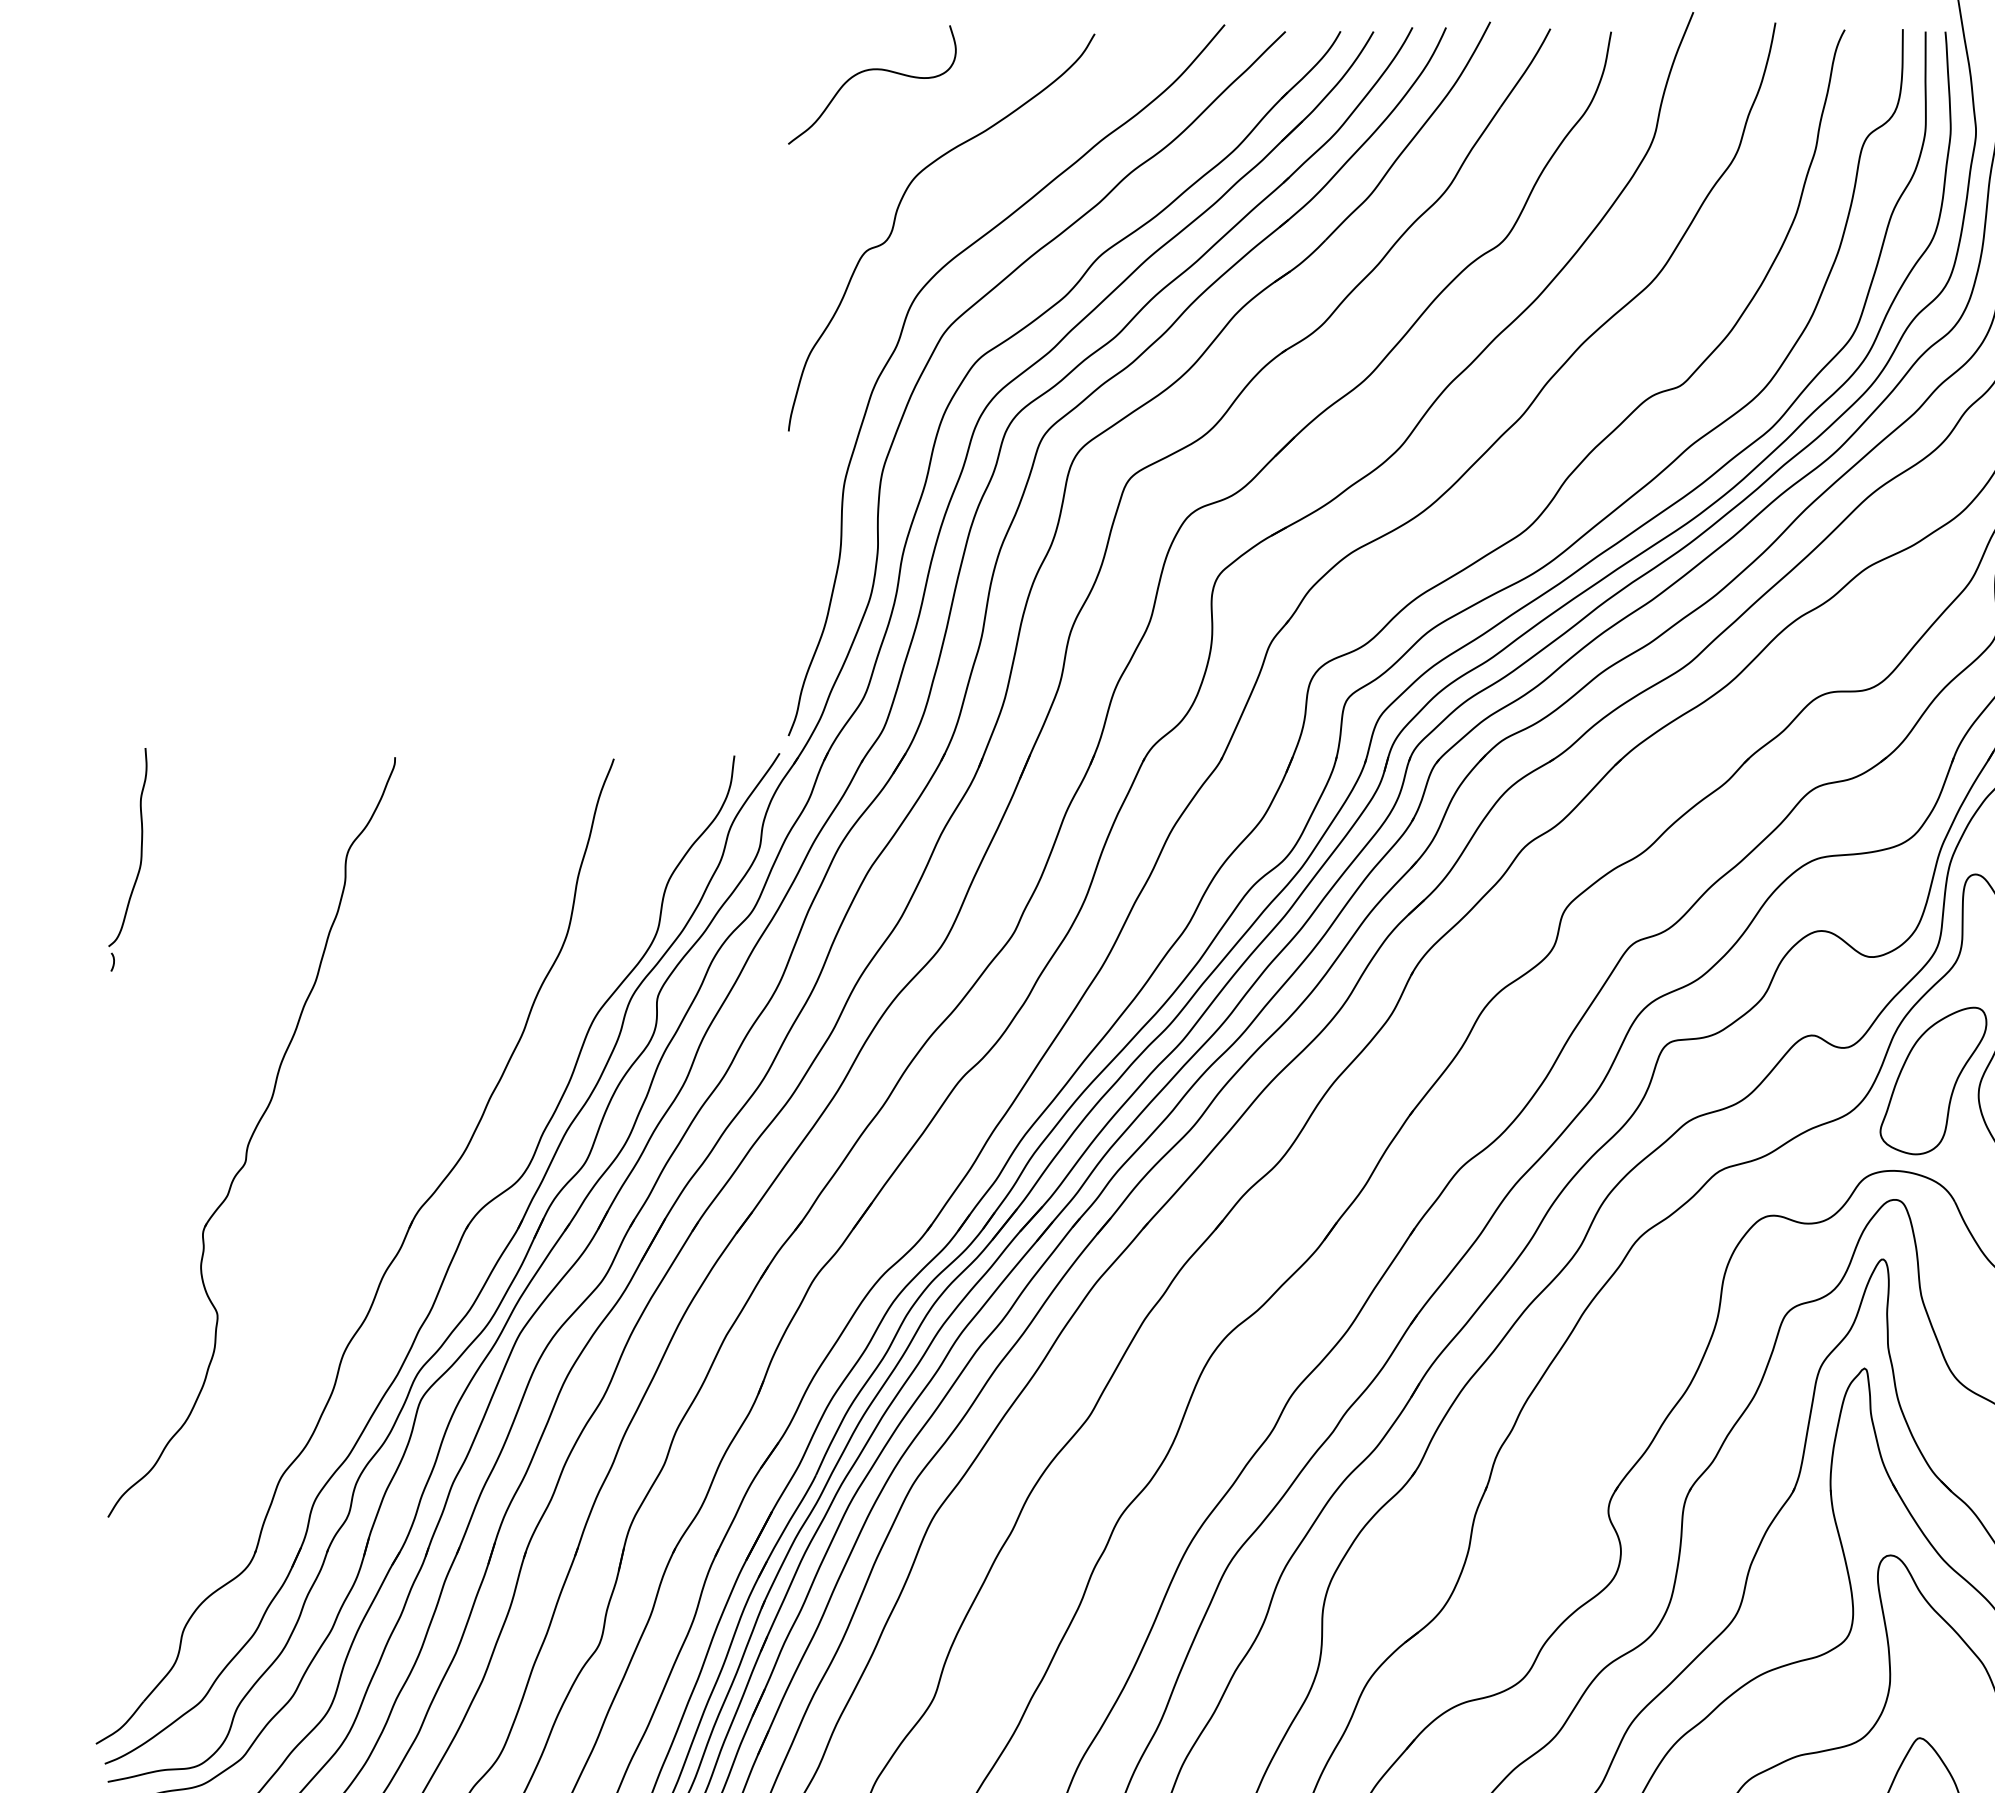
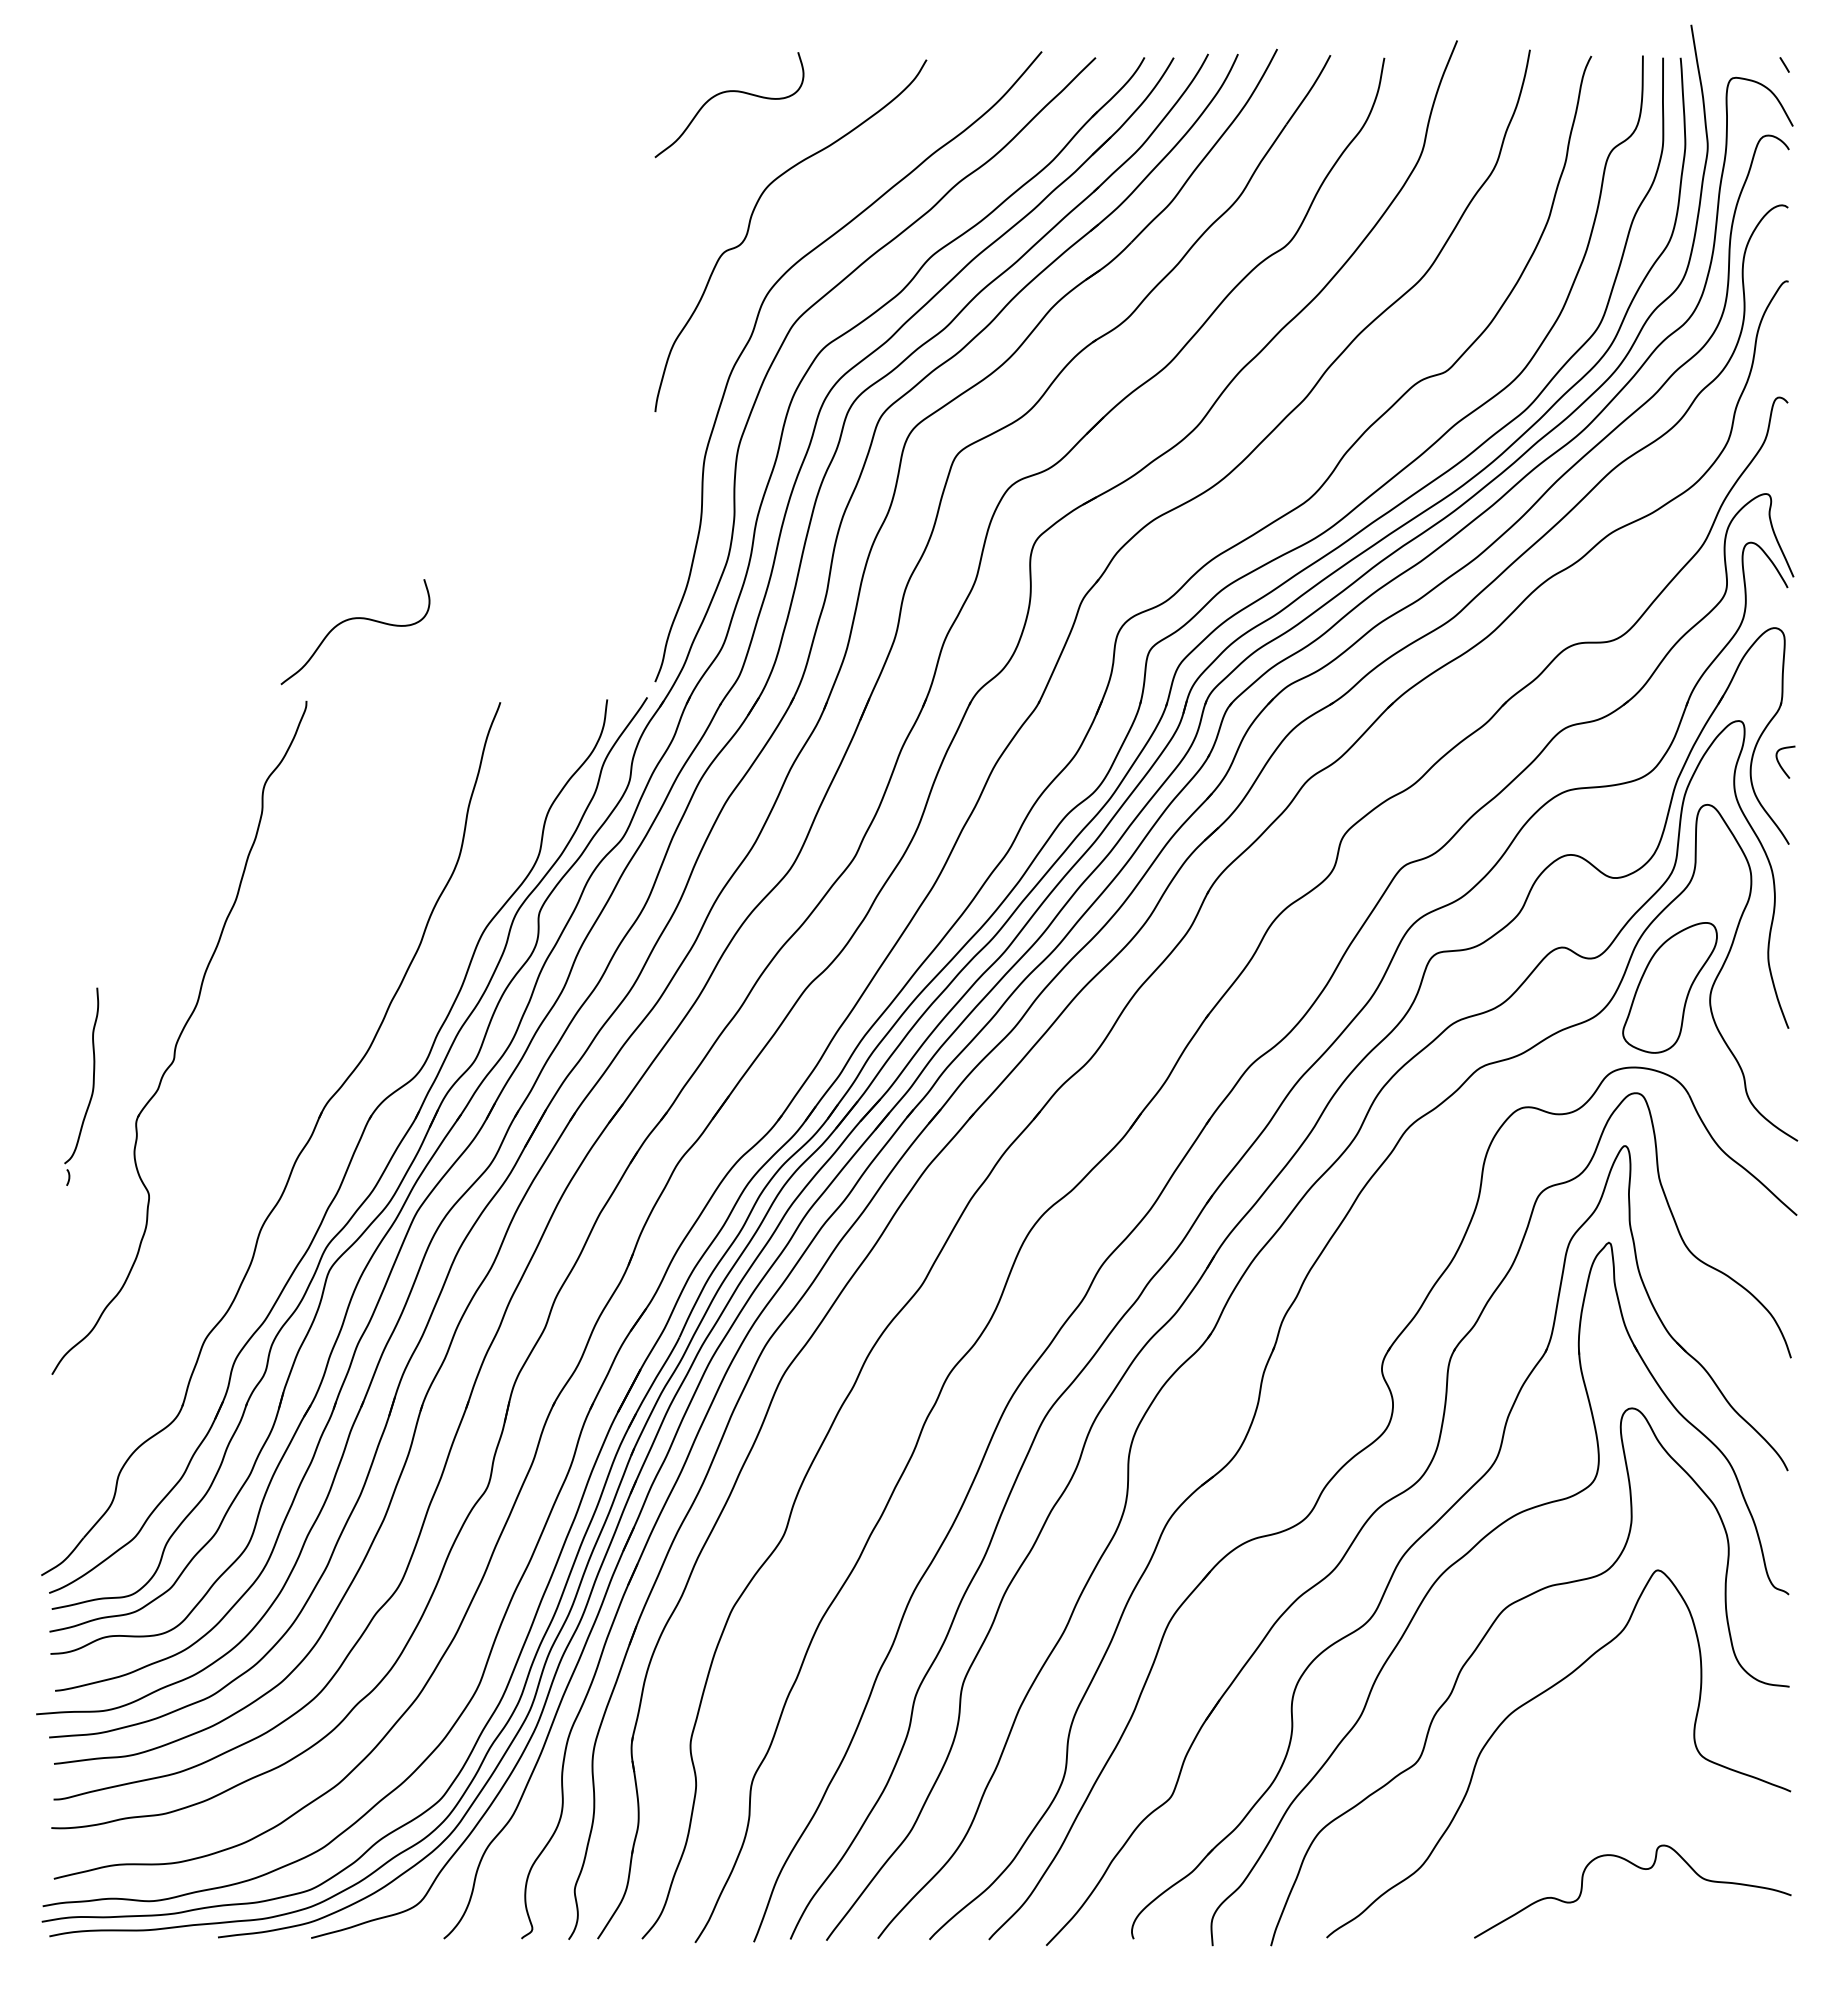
curve: (450, 665) -> (355, 619), added
part: (140, 859) -> (92, 1086), moved

